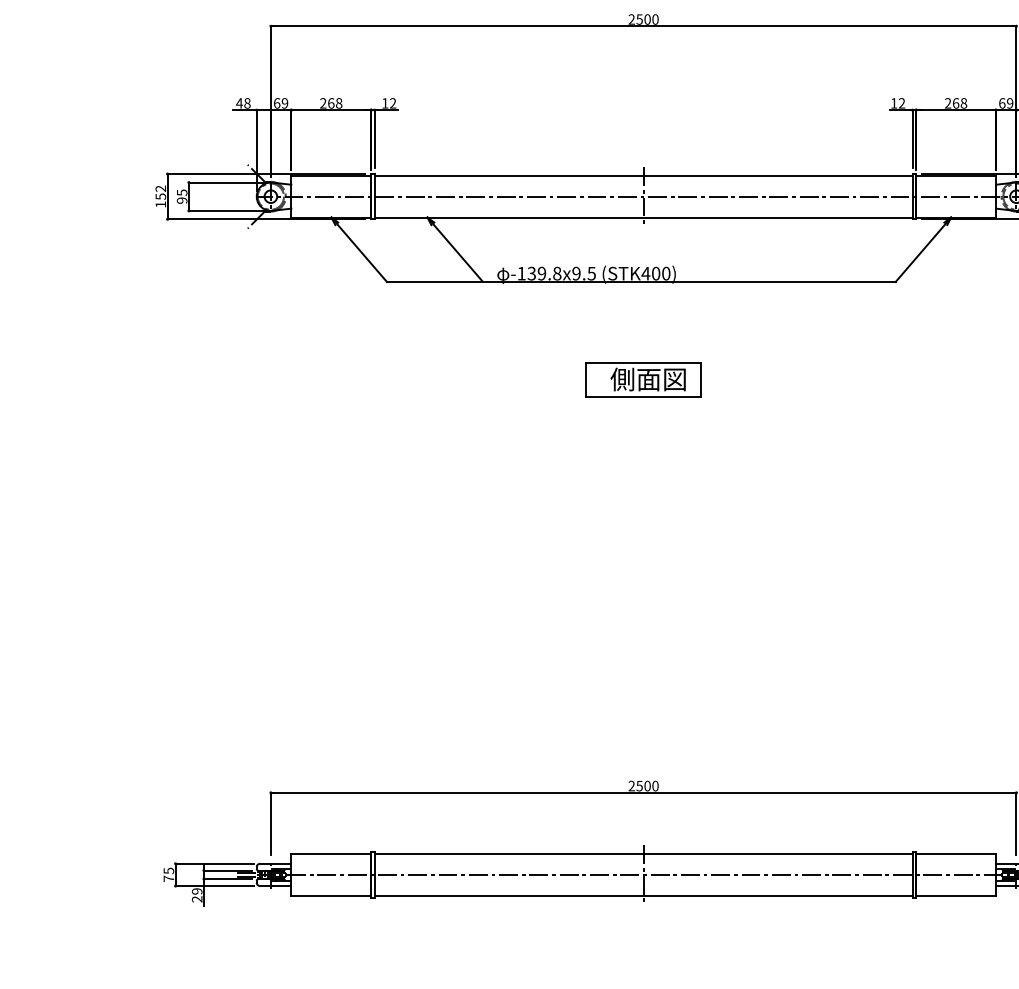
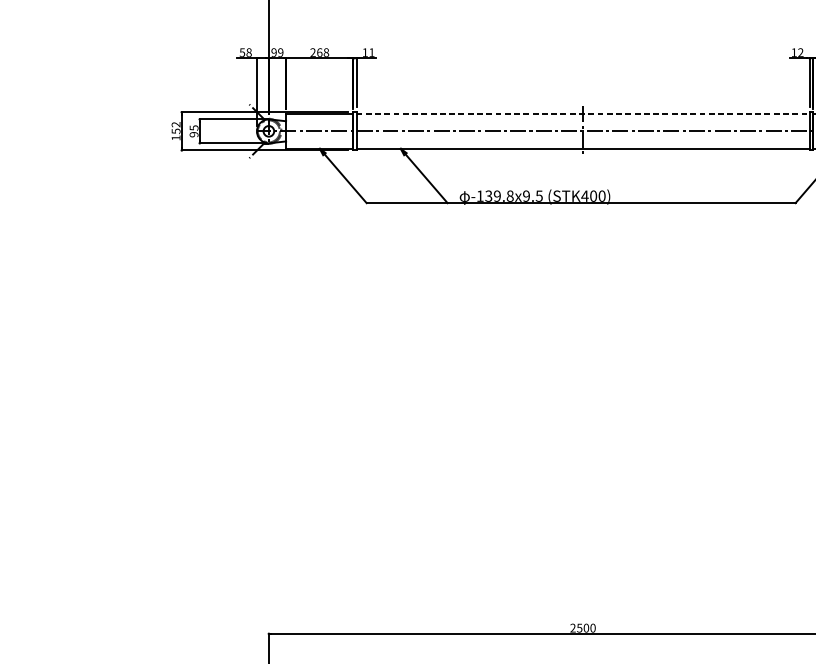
text: (239, 103) -> (242, 52), 48 -> 58
text: (276, 103) -> (273, 52), 69 -> 99
text: (393, 103) -> (372, 52), 12 -> 11
line: (643, 175) -> (582, 113), solid -> dashed
part: (643, 379) -> (582, 285), removed

